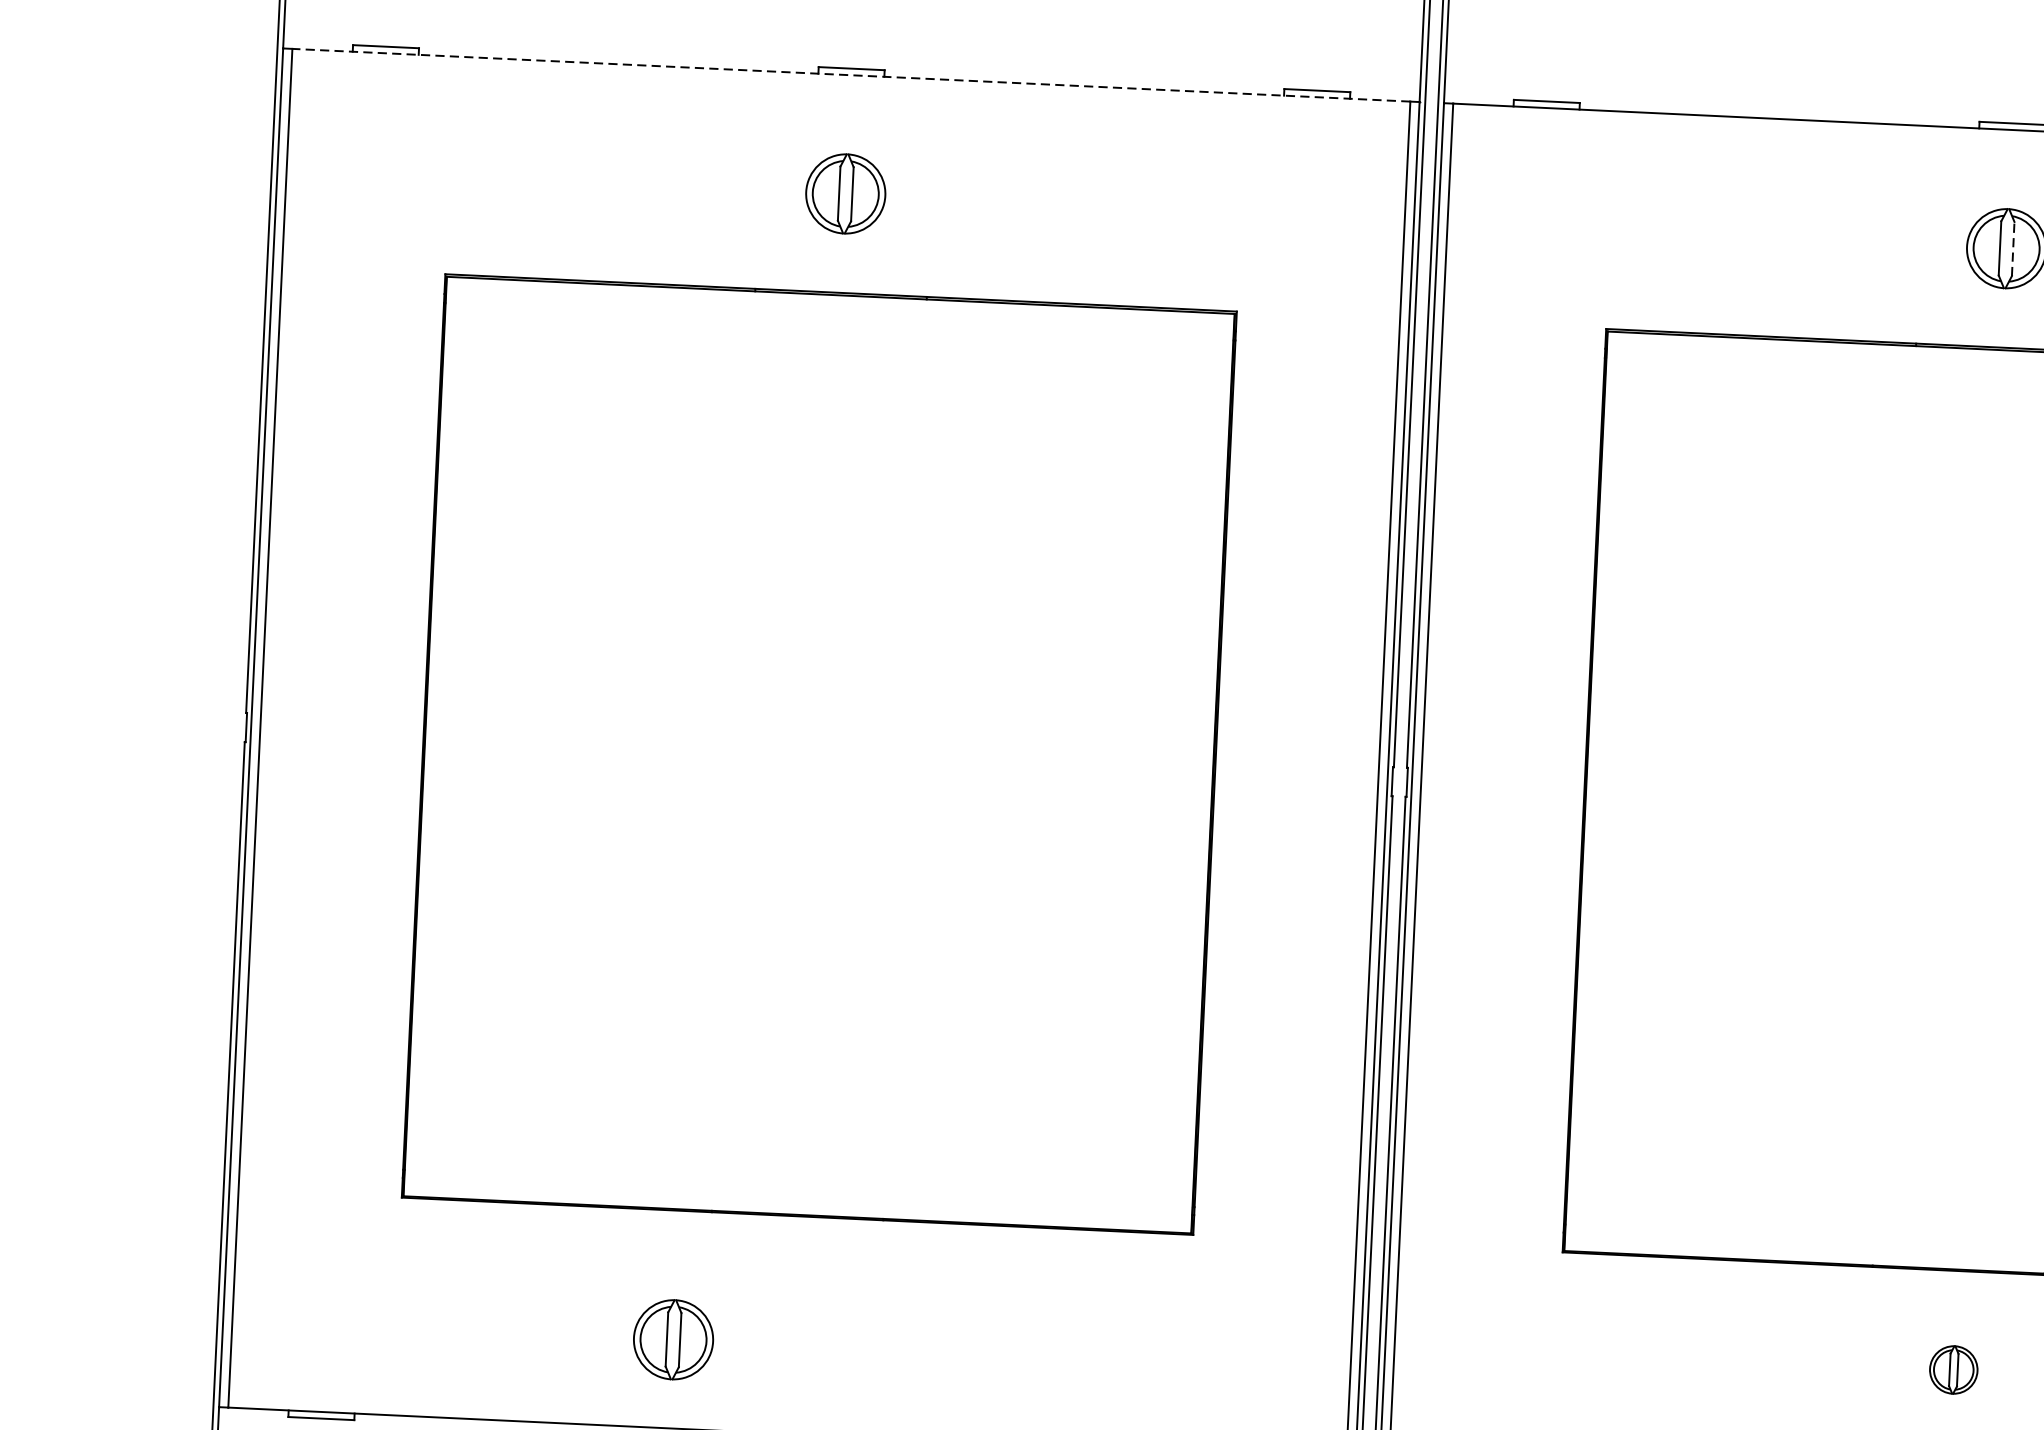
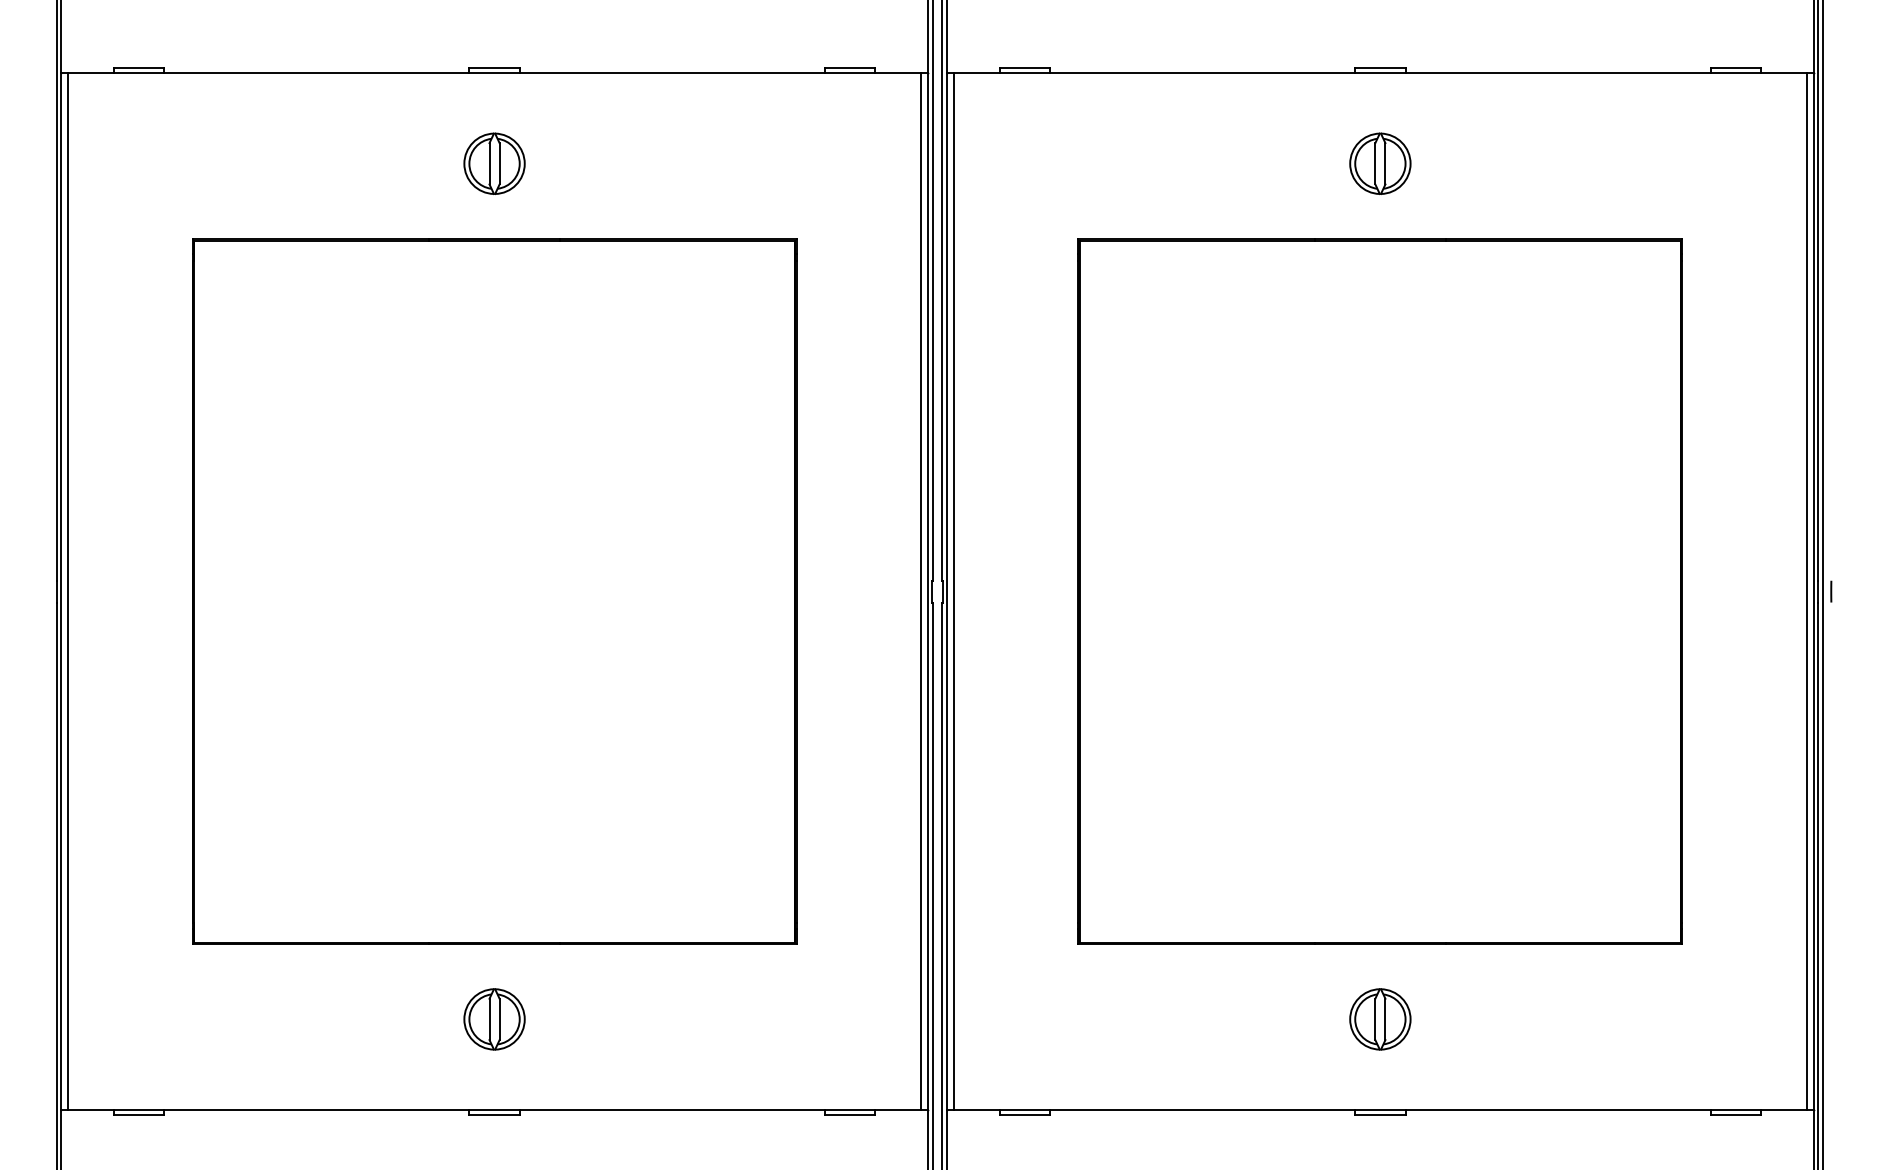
line: (851, 75) -> (494, 73), dashed -> solid
line: (2013, 248) -> (1385, 163), dashed -> solid
part: (673, 1339) -> (494, 1019), moved
part: (1953, 1370) -> (1380, 1019), size x1.67

